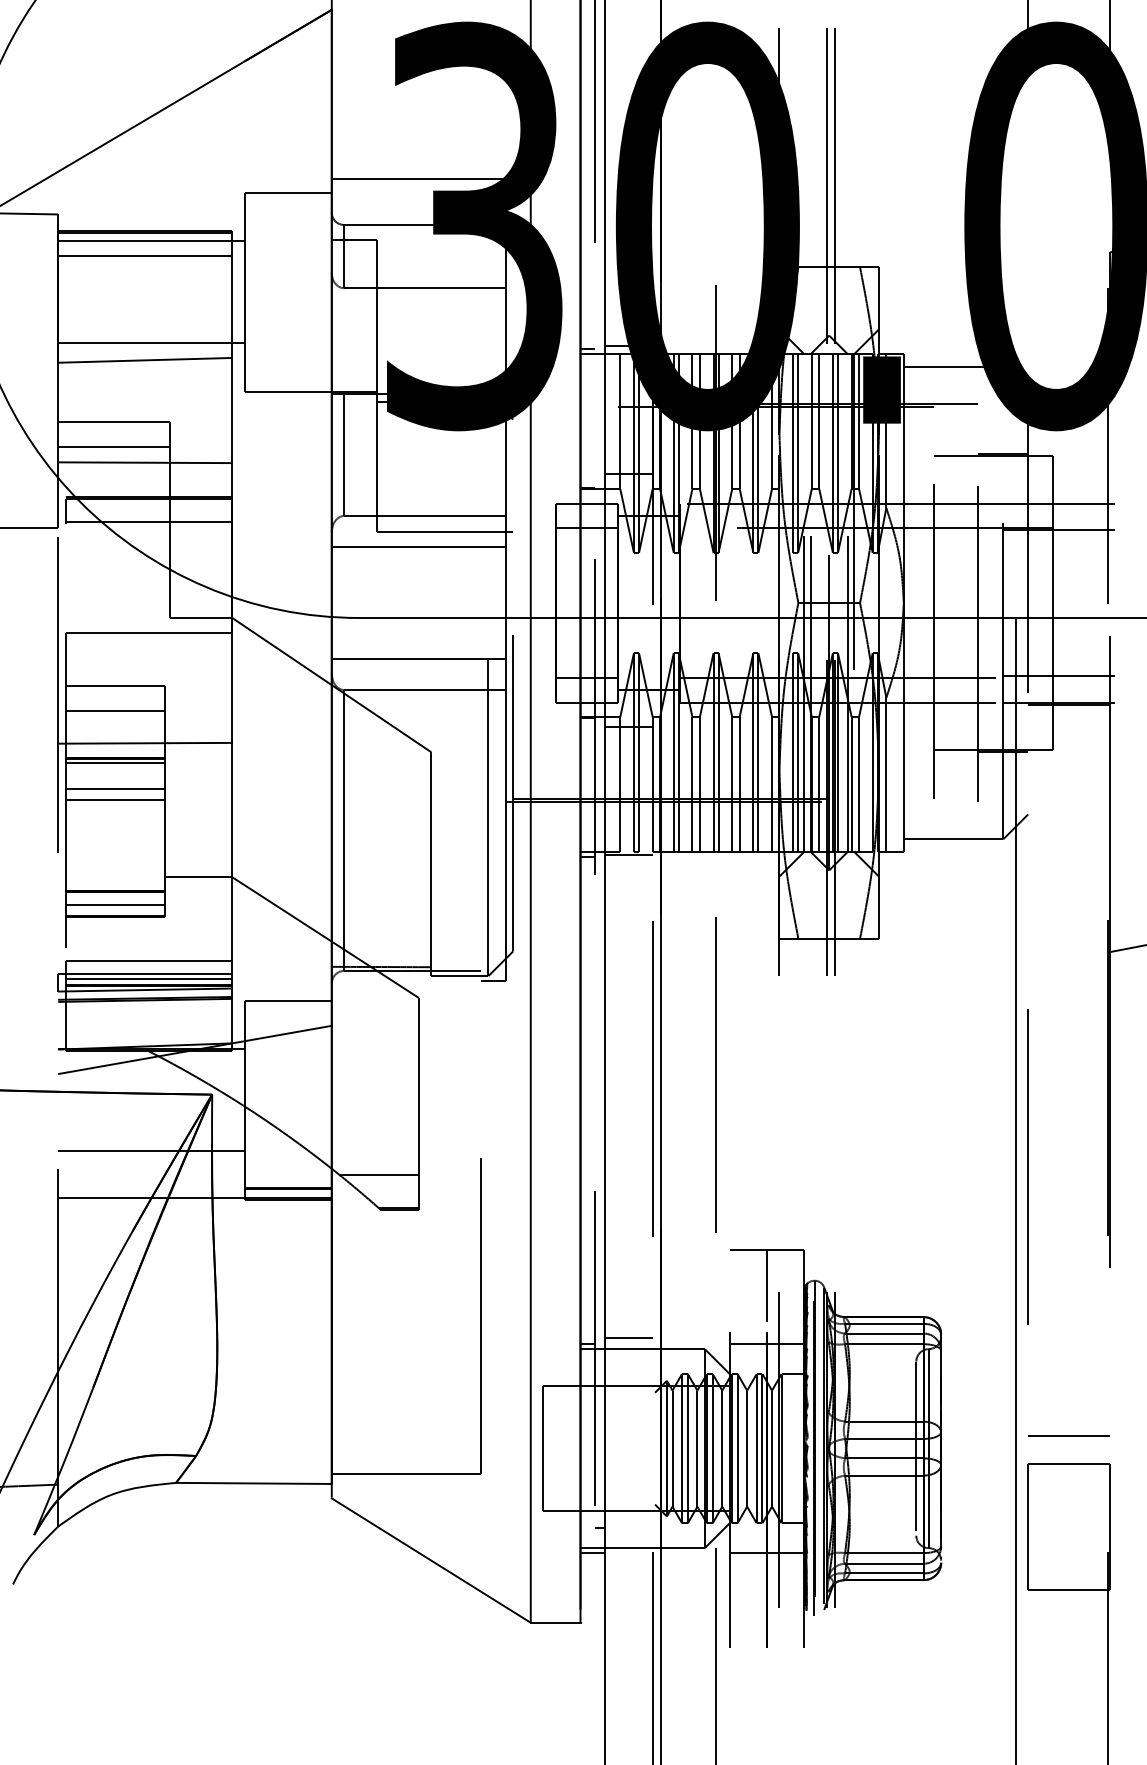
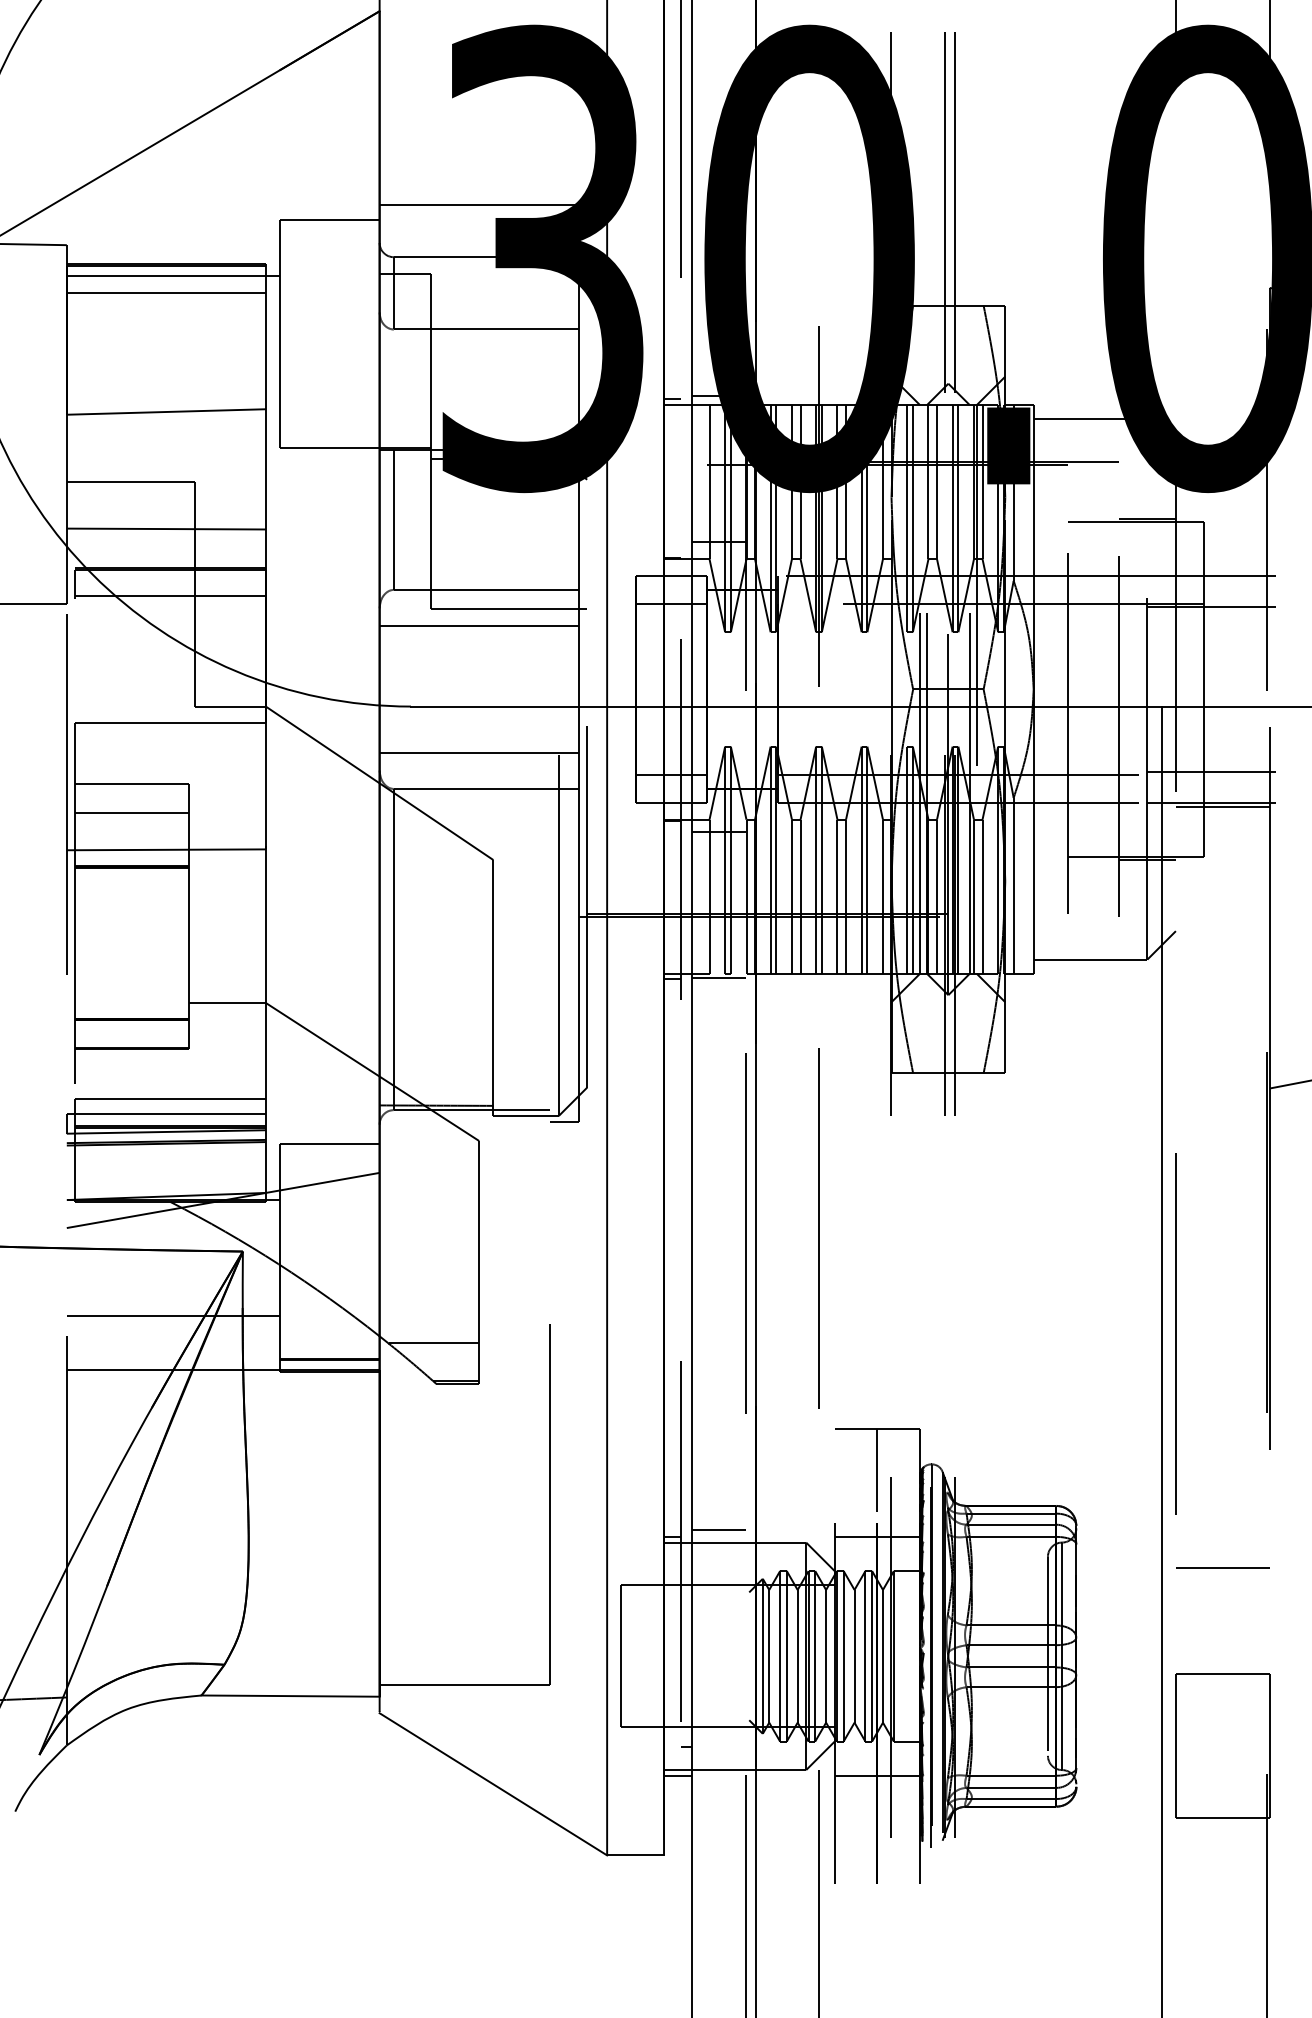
line: (151, 343) -> (173, 392), removed
line: (113, 446) -> (130, 510), removed
line: (115, 763) -> (132, 872), removed
line: (115, 788) -> (132, 901), removed
line: (115, 799) -> (132, 914), removed
line: (115, 904) -> (132, 1034), removed
line: (148, 979) -> (170, 1119), removed
line: (1068, 1435) -> (1222, 1567), moved

